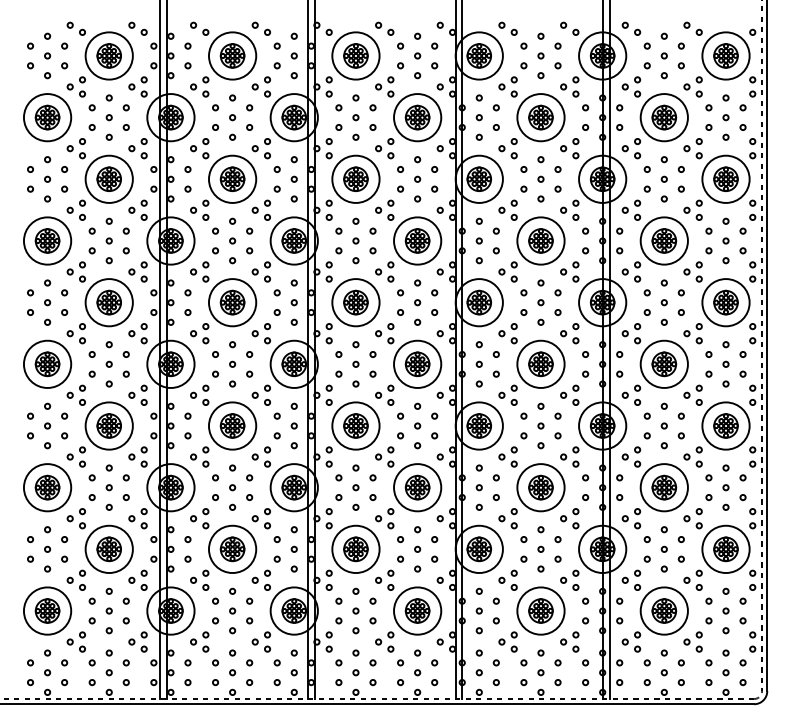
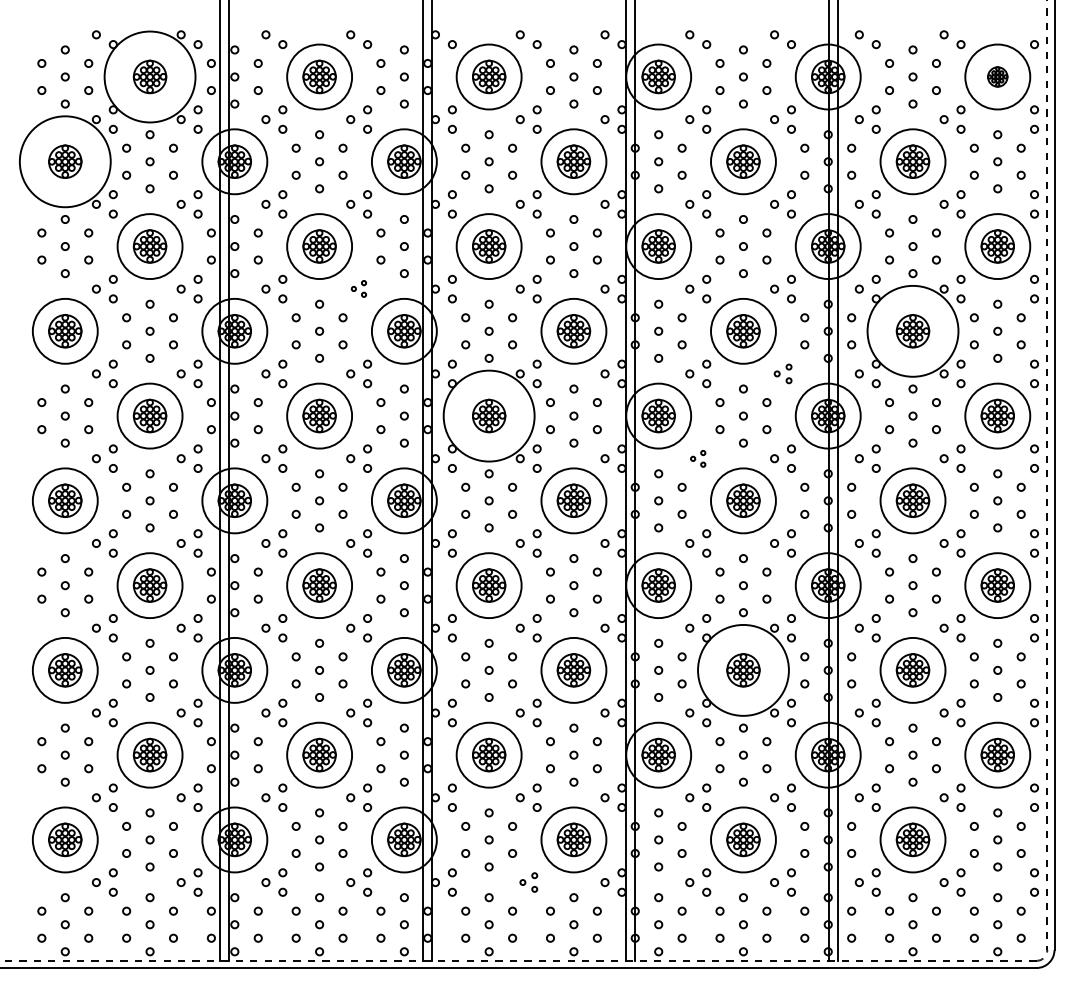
circle: (108, 55) -> (149, 76), size x1.4
part: (725, 55) -> (997, 76), size x0.6
circle: (47, 117) -> (65, 161), size x1.4
part: (260, 209) -> (357, 288), size x0.6
circle: (663, 240) -> (911, 330), size x1.4
part: (569, 271) -> (782, 373), size x0.7
circle: (355, 302) -> (488, 415), size x1.4
part: (507, 333) -> (697, 458), size x0.6
circle: (540, 487) -> (742, 670), size x1.4
part: (384, 641) -> (528, 881), size x0.7

